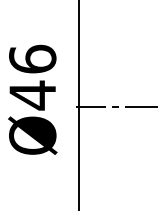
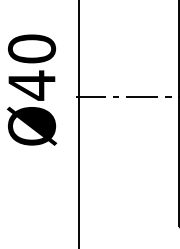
text: (32, 58) -> (31, 48), Ø46 -> Ø40

